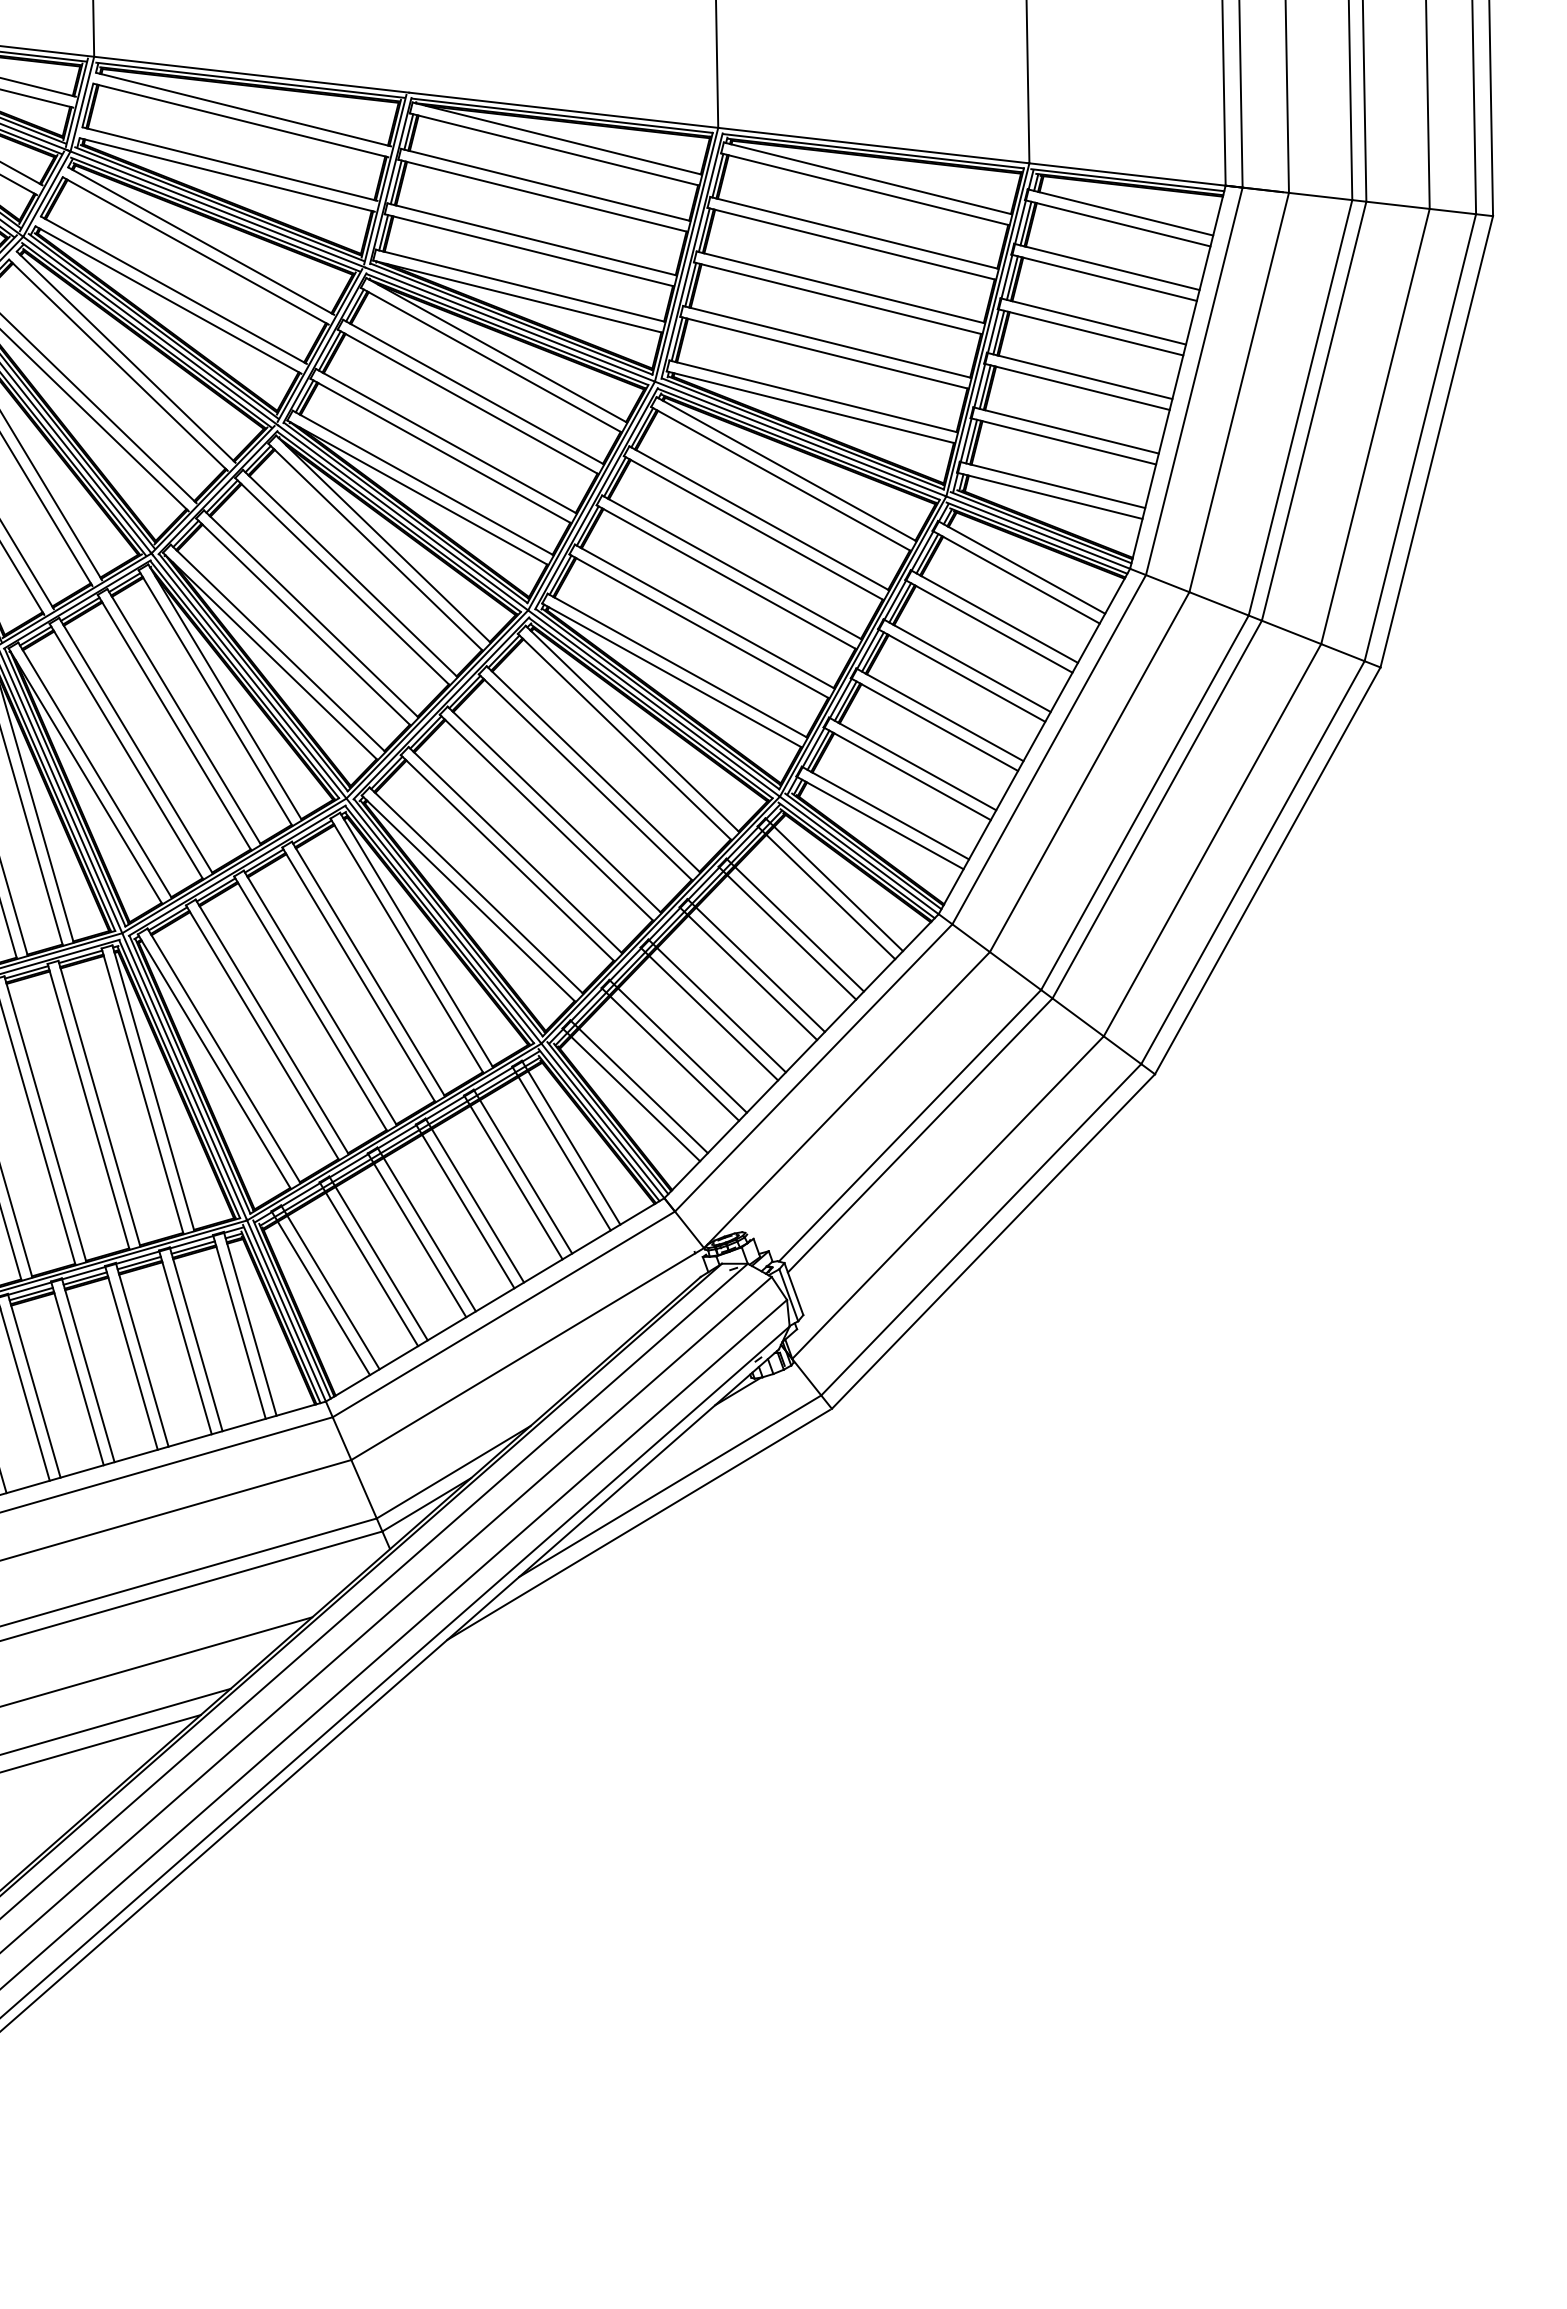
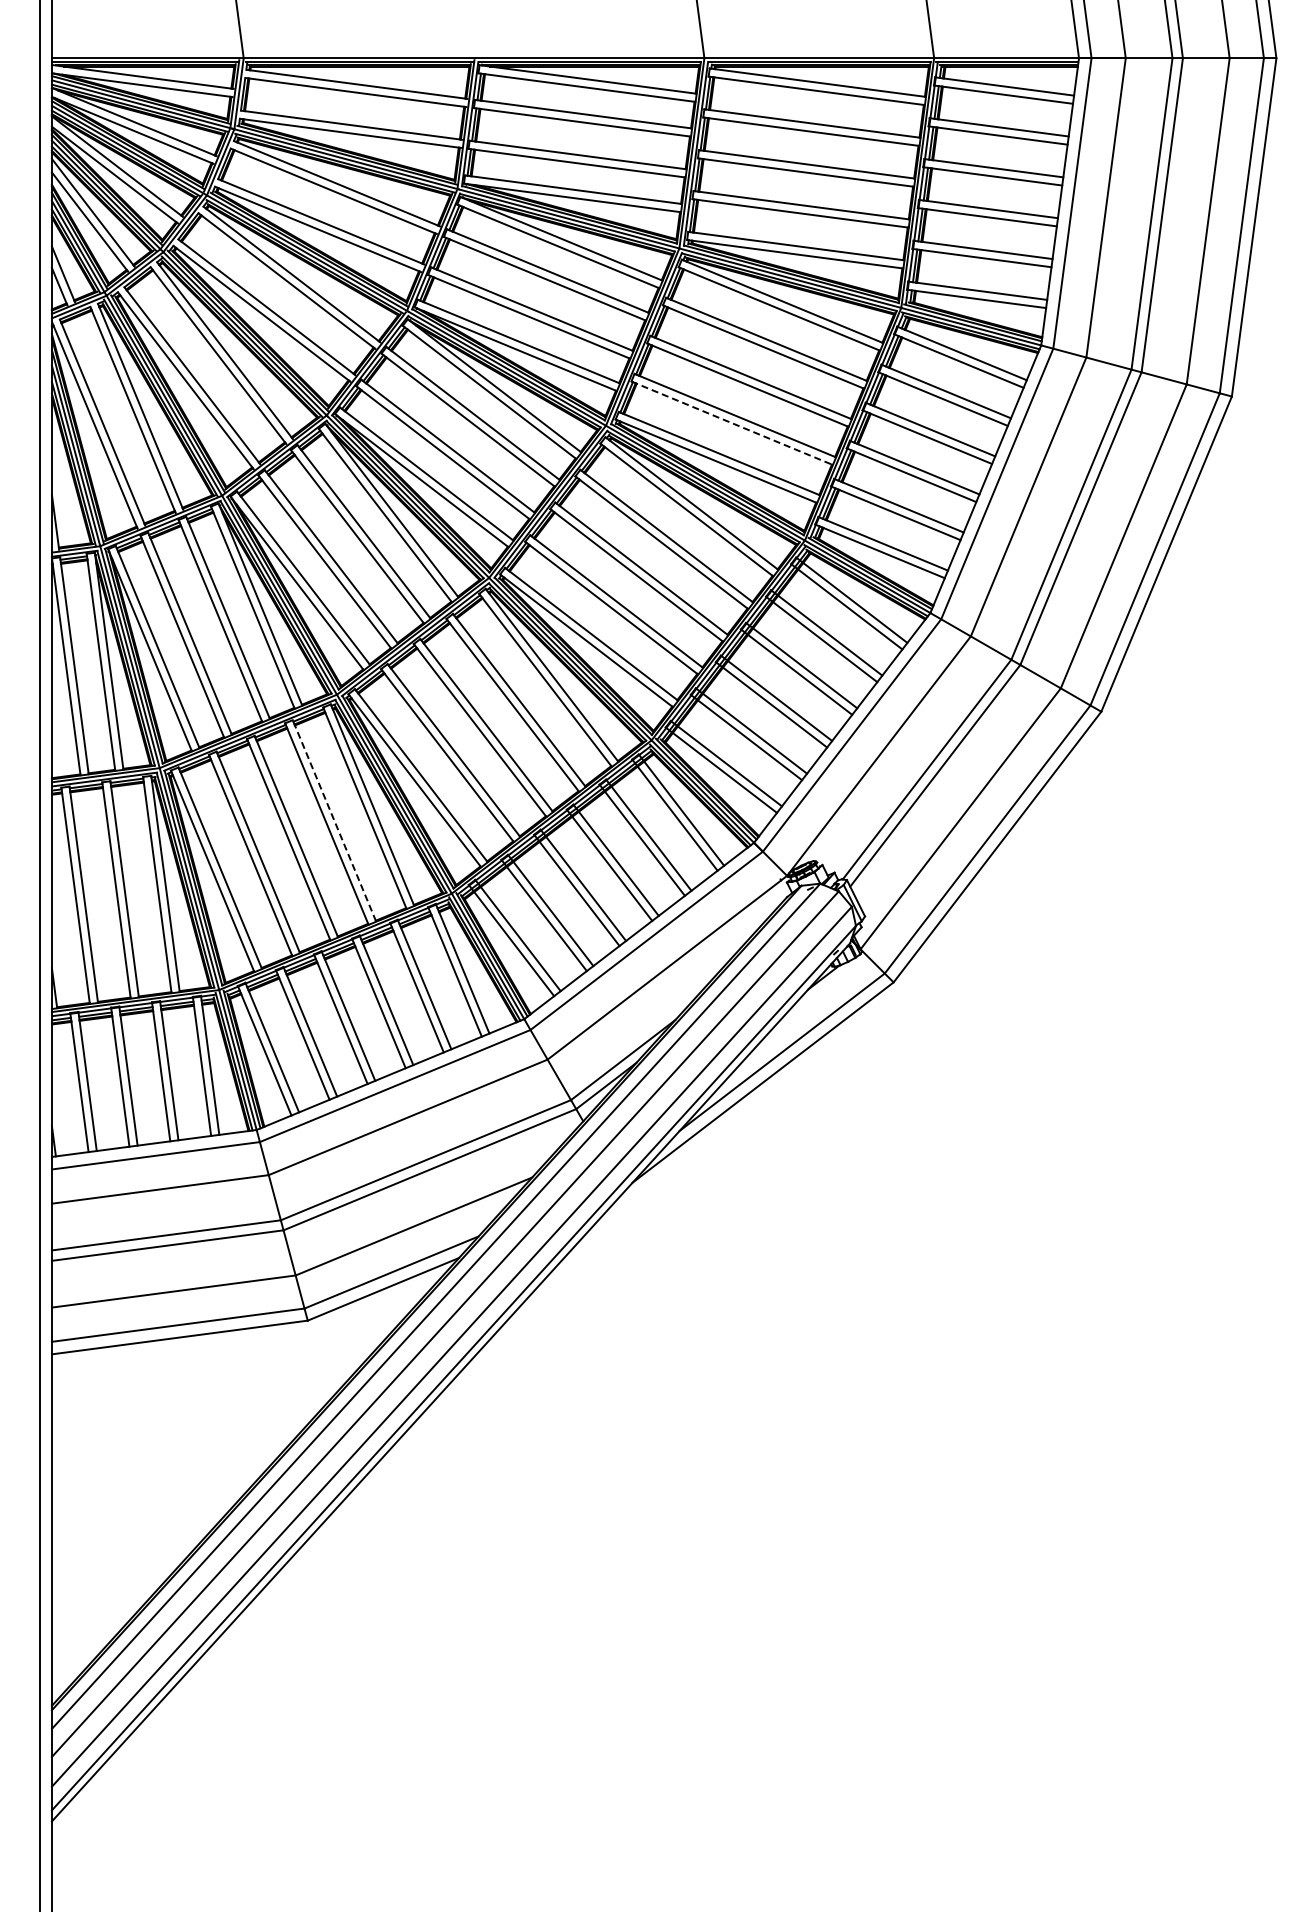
line: (699, 626) -> (732, 423), solid -> dashed
line: (99, 1103) -> (334, 820), solid -> dashed

